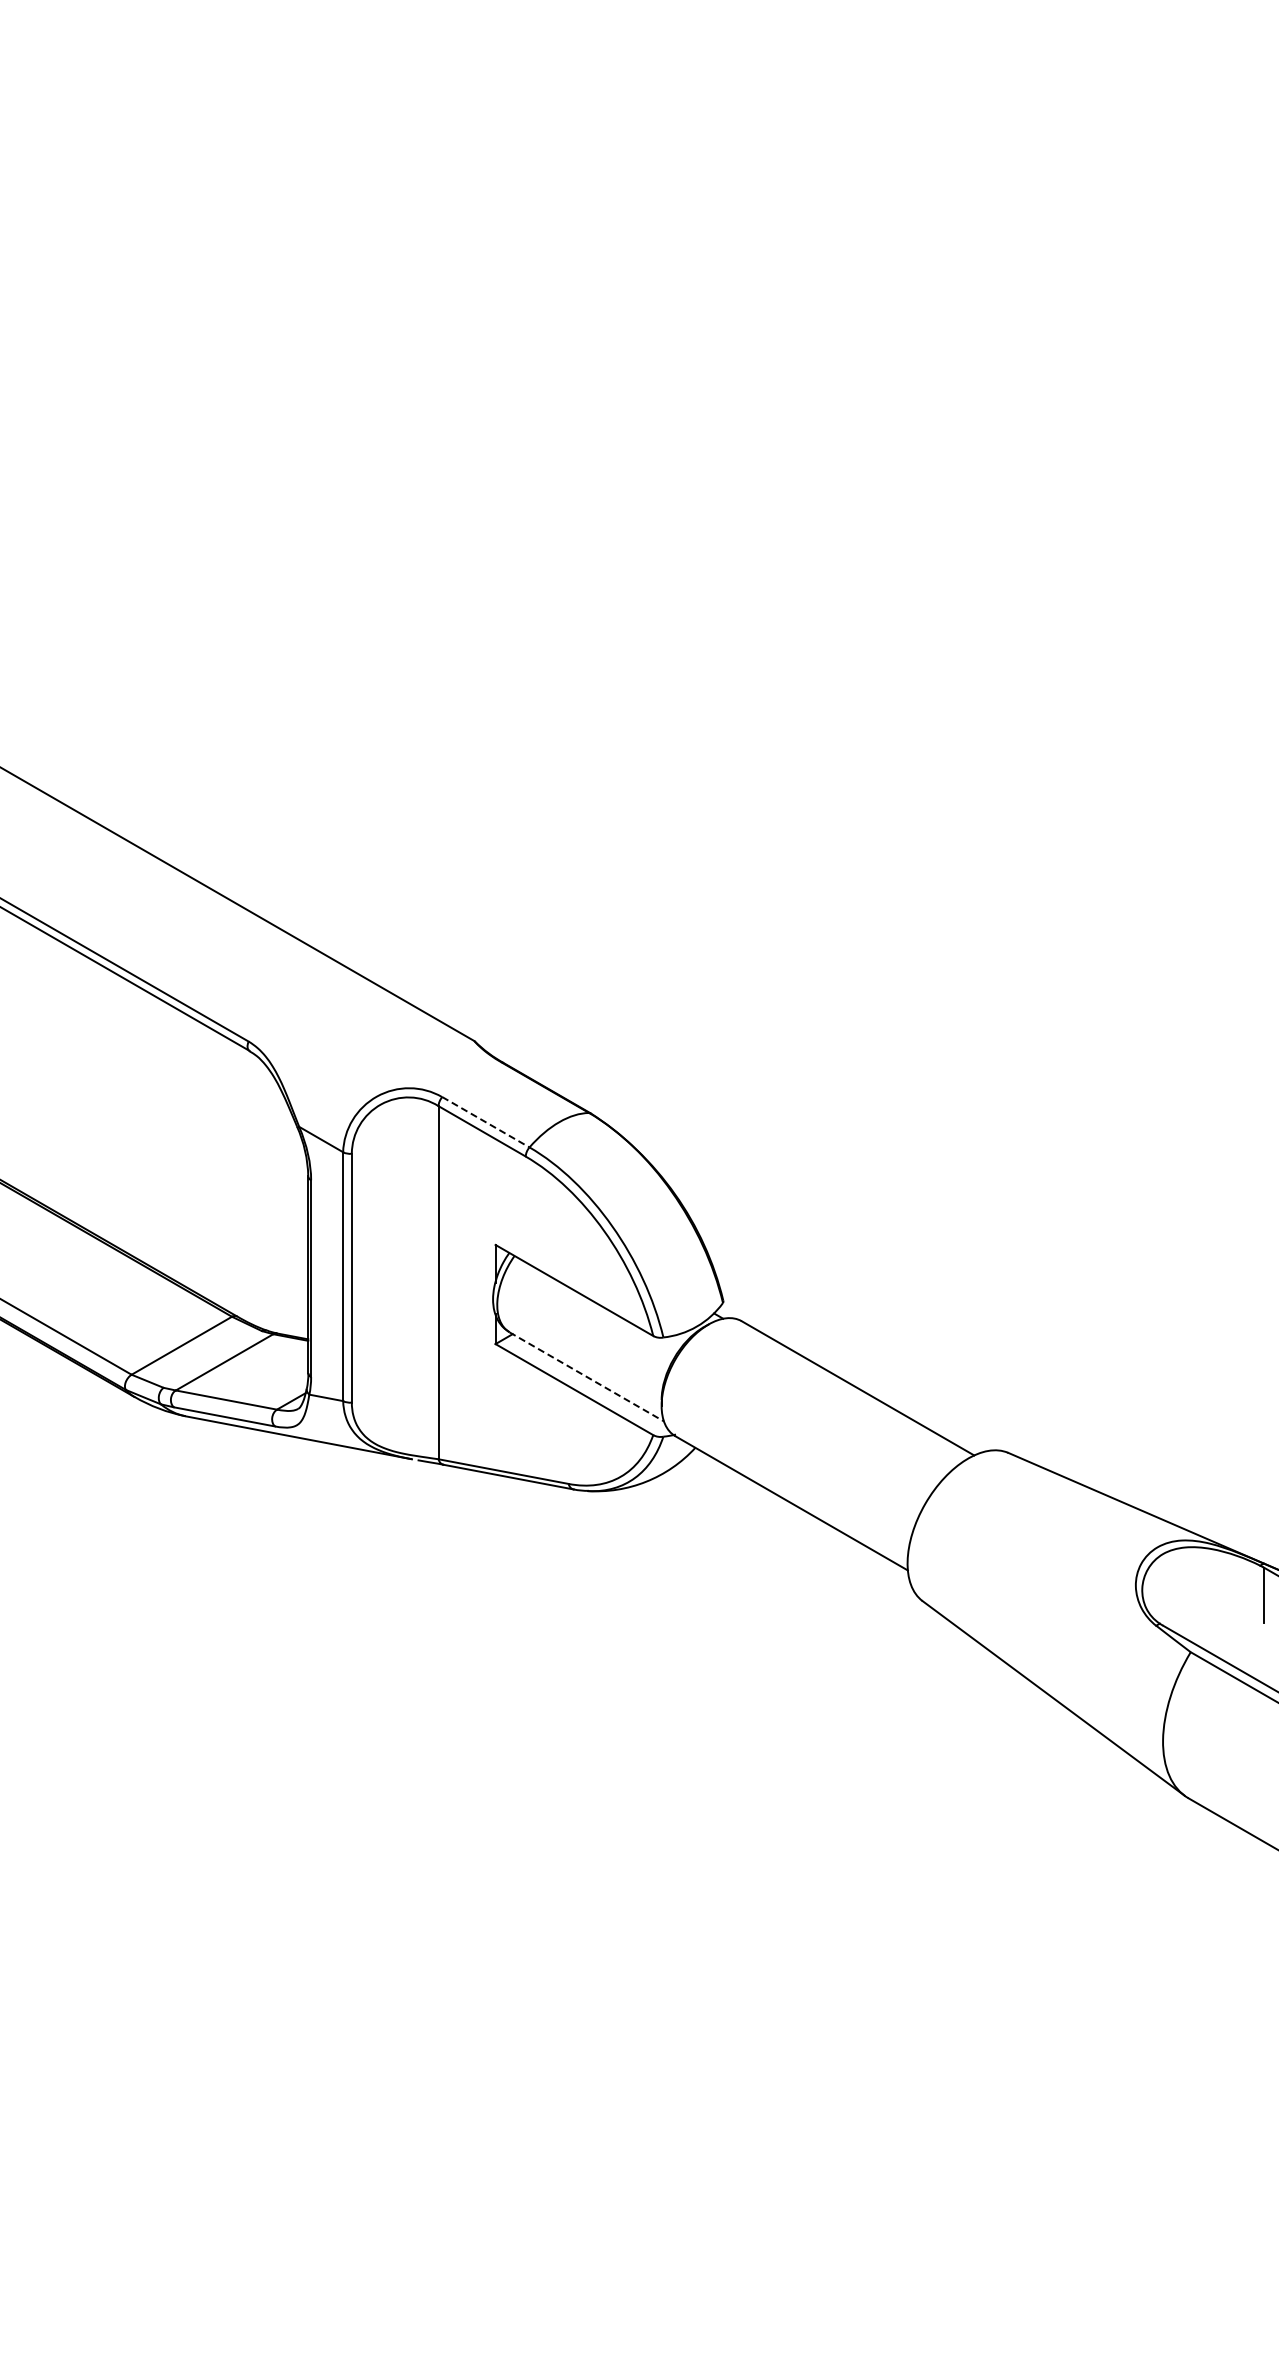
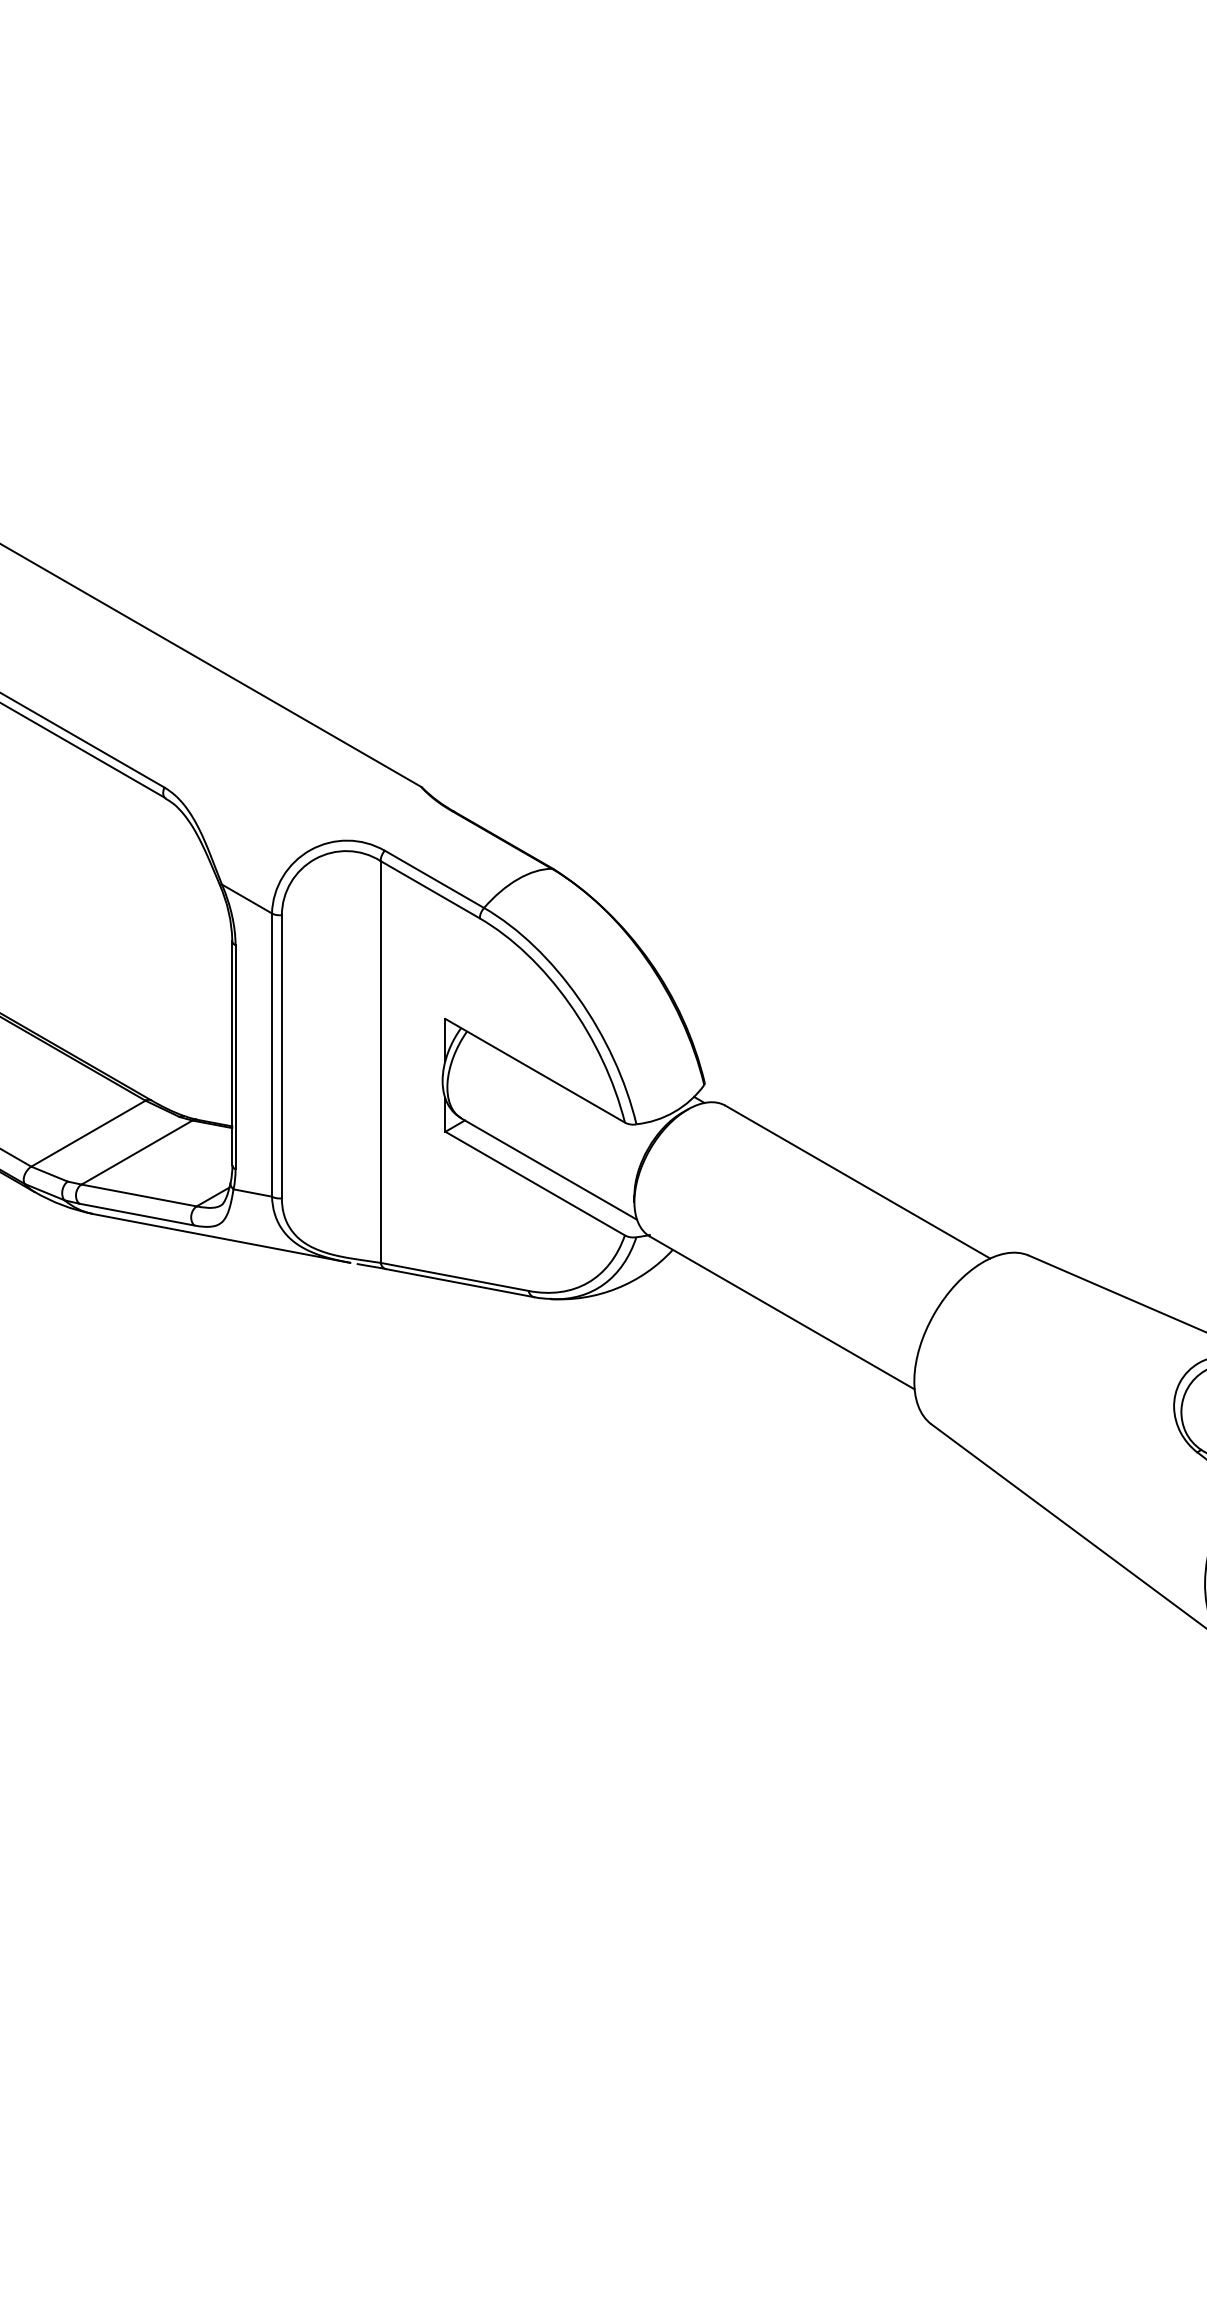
line: (486, 1122) -> (435, 879), dashed -> solid
line: (587, 1377) -> (550, 1169), dashed -> solid

